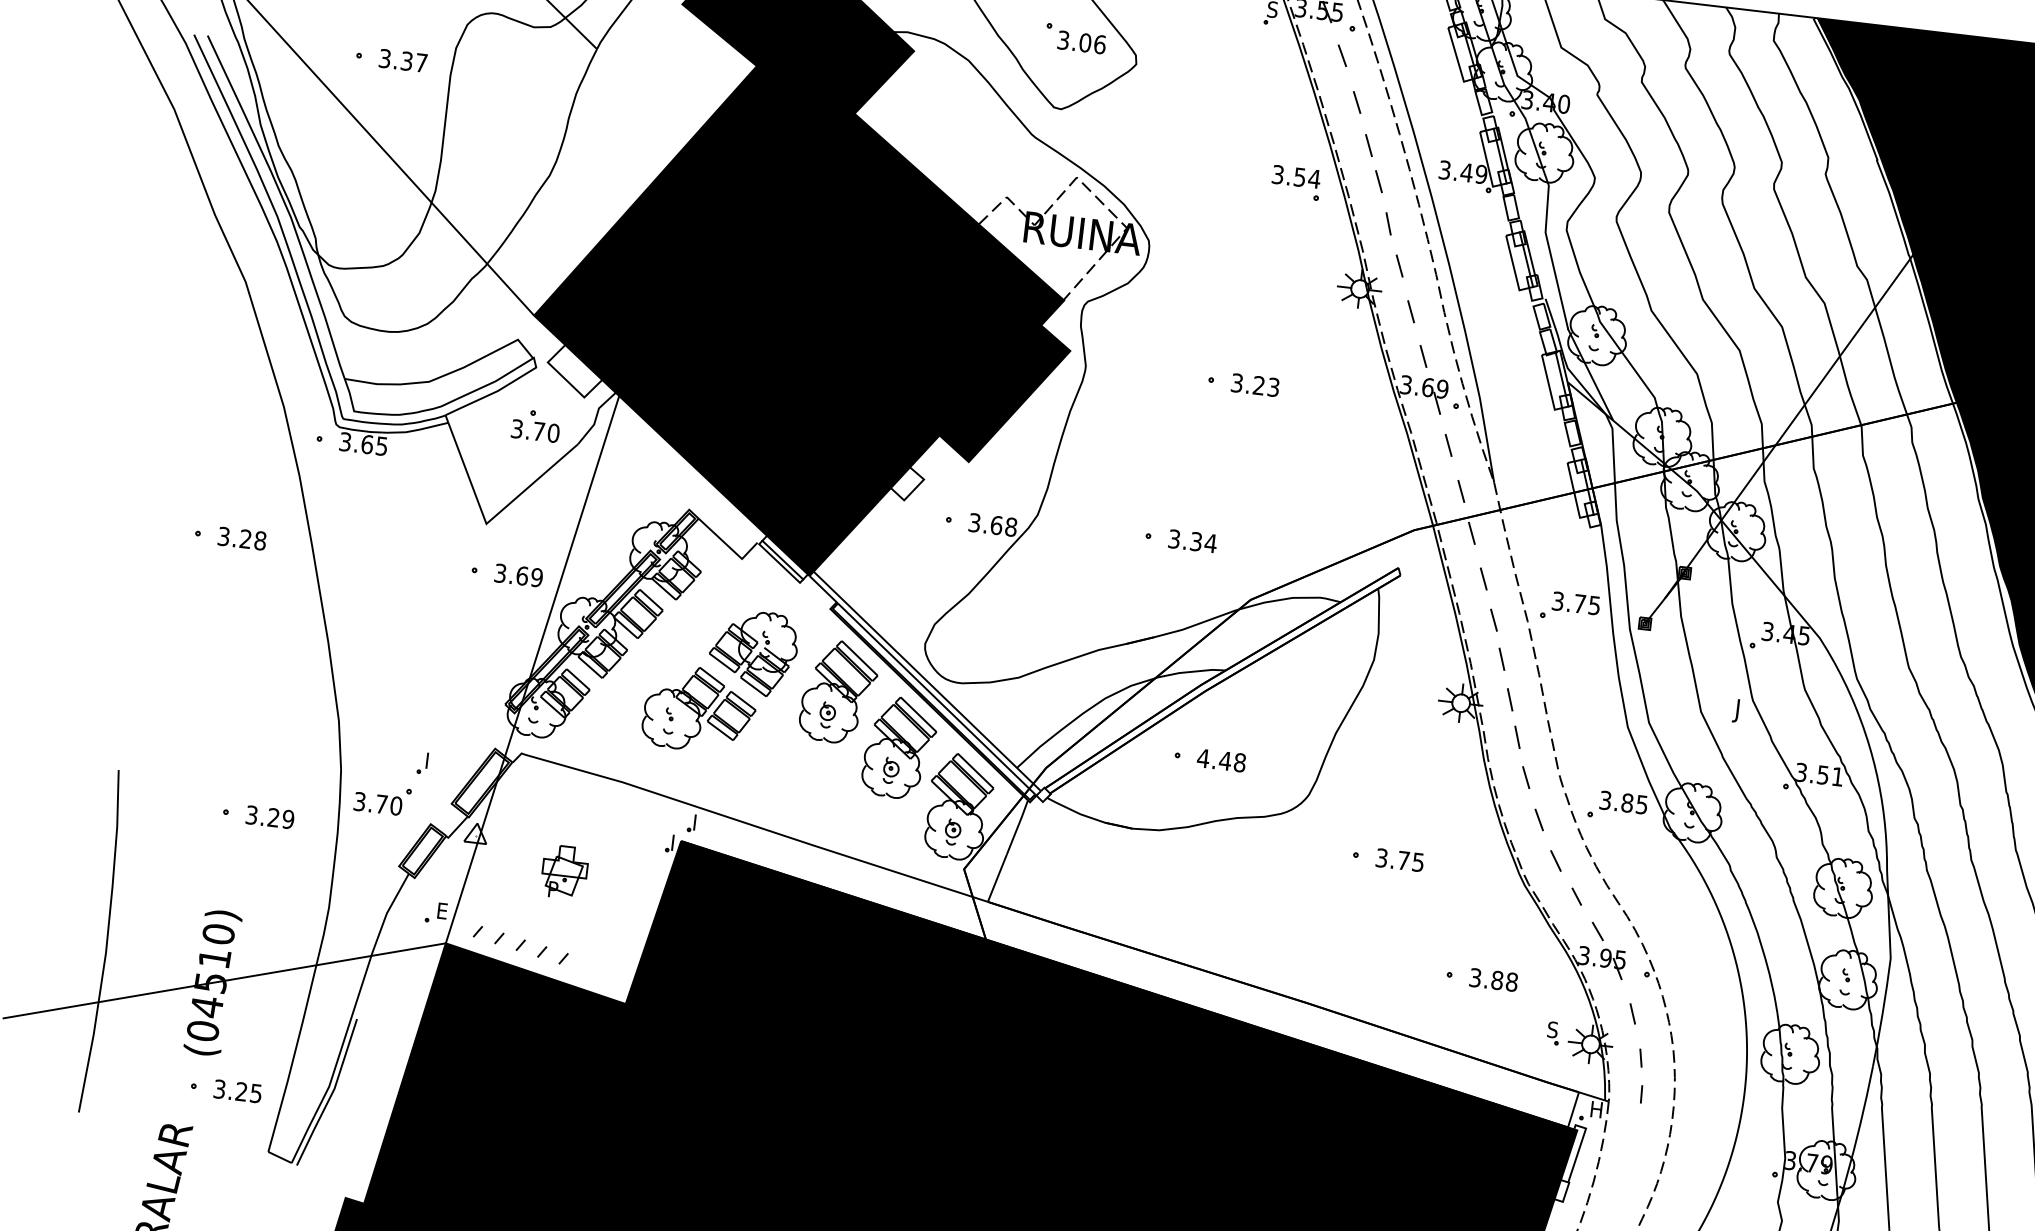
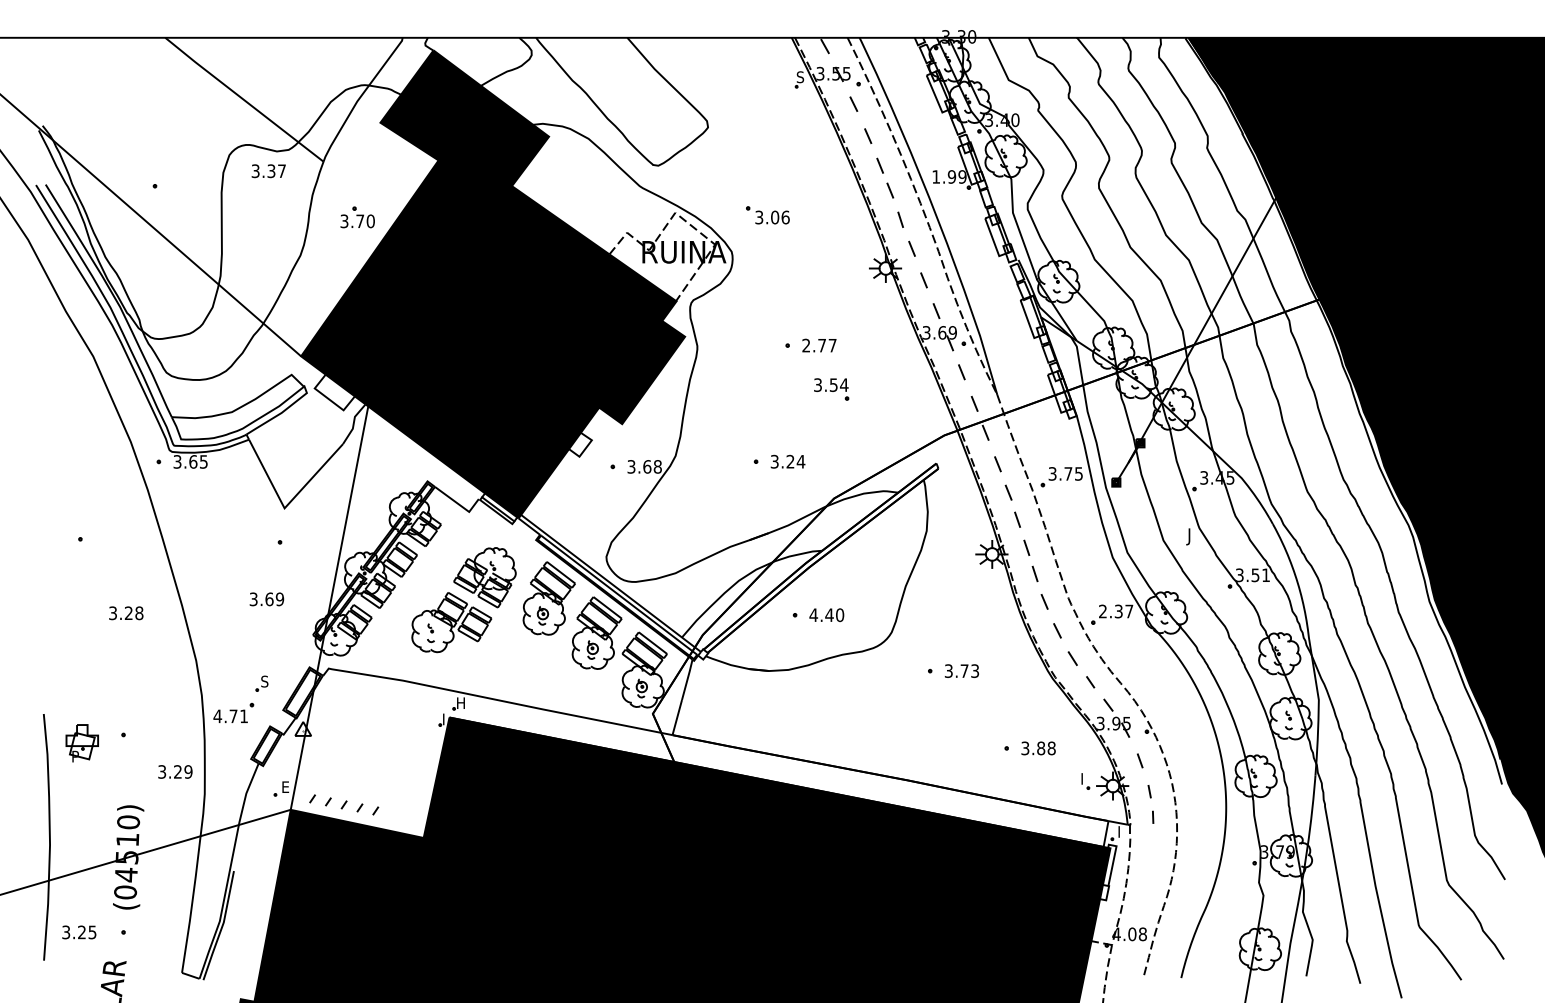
part: (1075, 38) -> (767, 215), moved
text: (402, 61) -> (268, 171), moved
text: (1456, 170) -> (944, 176), 3.49 -> 1.99
part: (1296, 183) -> (831, 389), moved
text: (1255, 385) -> (819, 345), 3.23 -> 2.77
part: (535, 425) -> (357, 217), moved
text: (242, 539) -> (126, 613), moved
text: (1196, 541) -> (790, 461), 3.34 -> 3.24
text: (518, 575) -> (266, 599), moved
text: (430, 760) -> (264, 681), I -> S
text: (1240, 761) -> (840, 614), 4.48 -> 4.40
text: (1624, 802) -> (1116, 611), 3.85 -> 2.37
text: (377, 803) -> (230, 716), 3.70 -> 4.71
text: (270, 816) -> (175, 771), moved
text: (700, 822) -> (461, 702), I -> H
text: (1417, 861) -> (974, 670), 3.75 -> 3.73
part: (563, 872) -> (81, 743), moved
text: (1552, 1029) -> (1084, 778), S -> I
text: (238, 1091) -> (79, 932), moved
text: (1598, 1109) -> (1123, 831), H -> I

